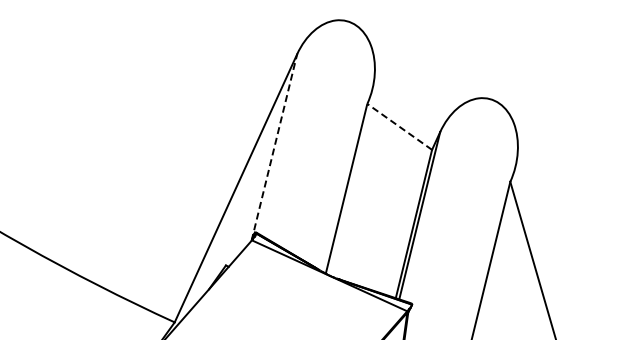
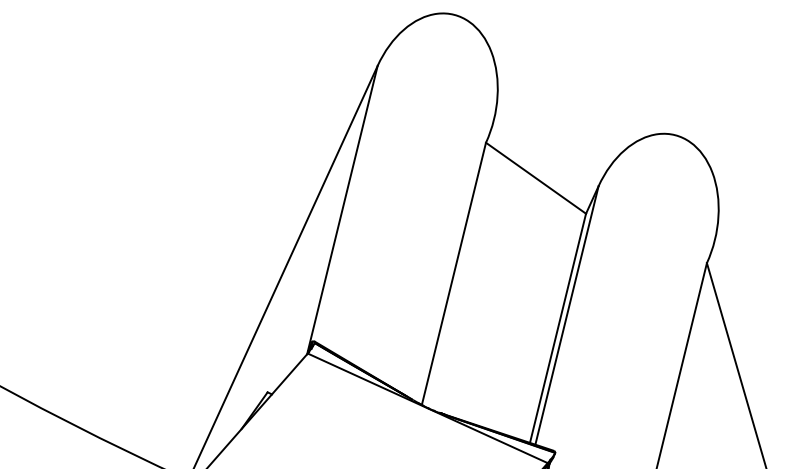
line: (399, 126) -> (535, 177), dashed -> solid
line: (274, 147) -> (342, 210), dashed -> solid

